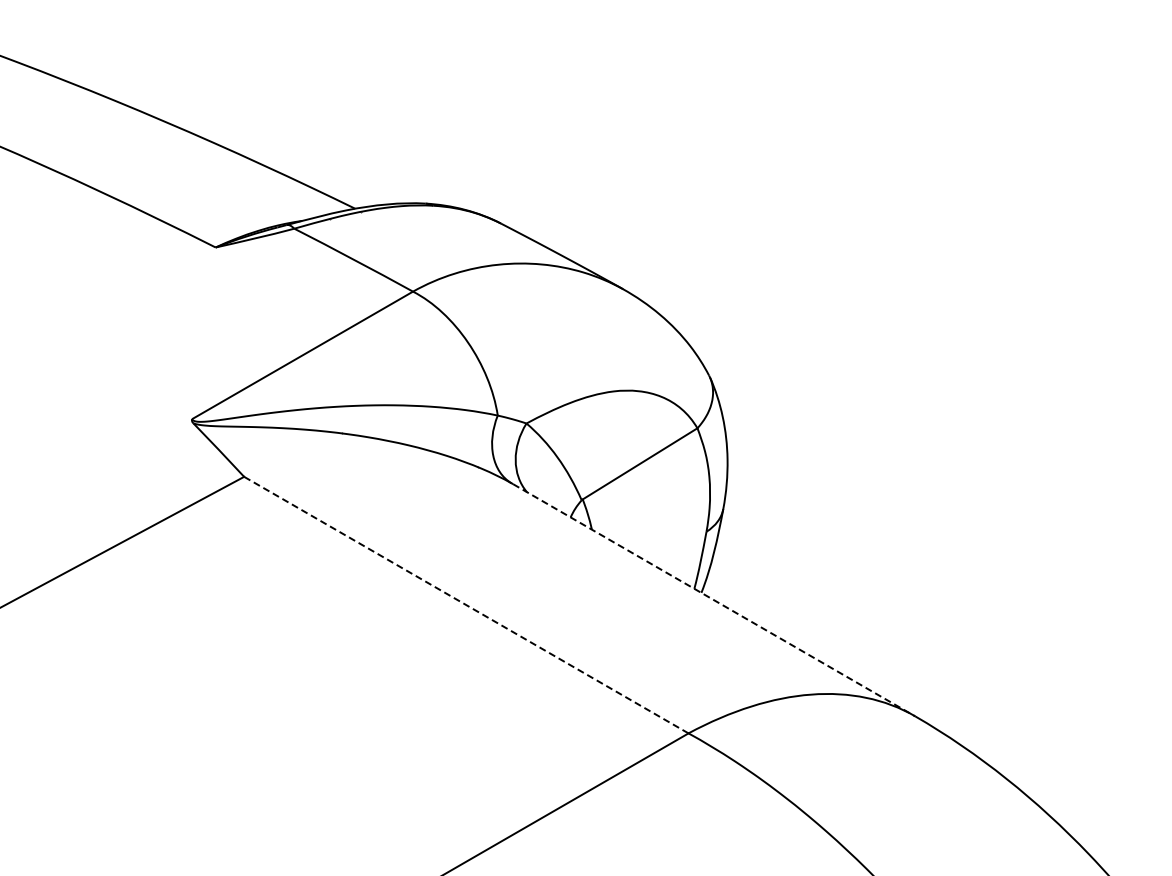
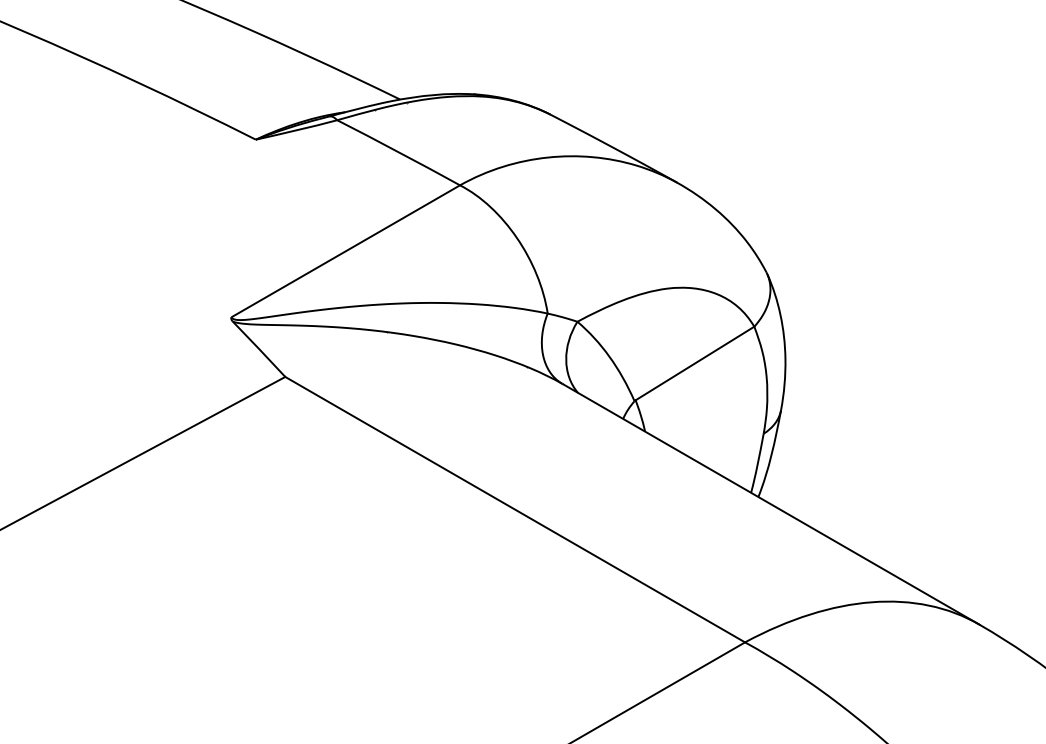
line: (714, 600) -> (771, 504), dashed -> solid
line: (466, 605) -> (515, 510), dashed -> solid

